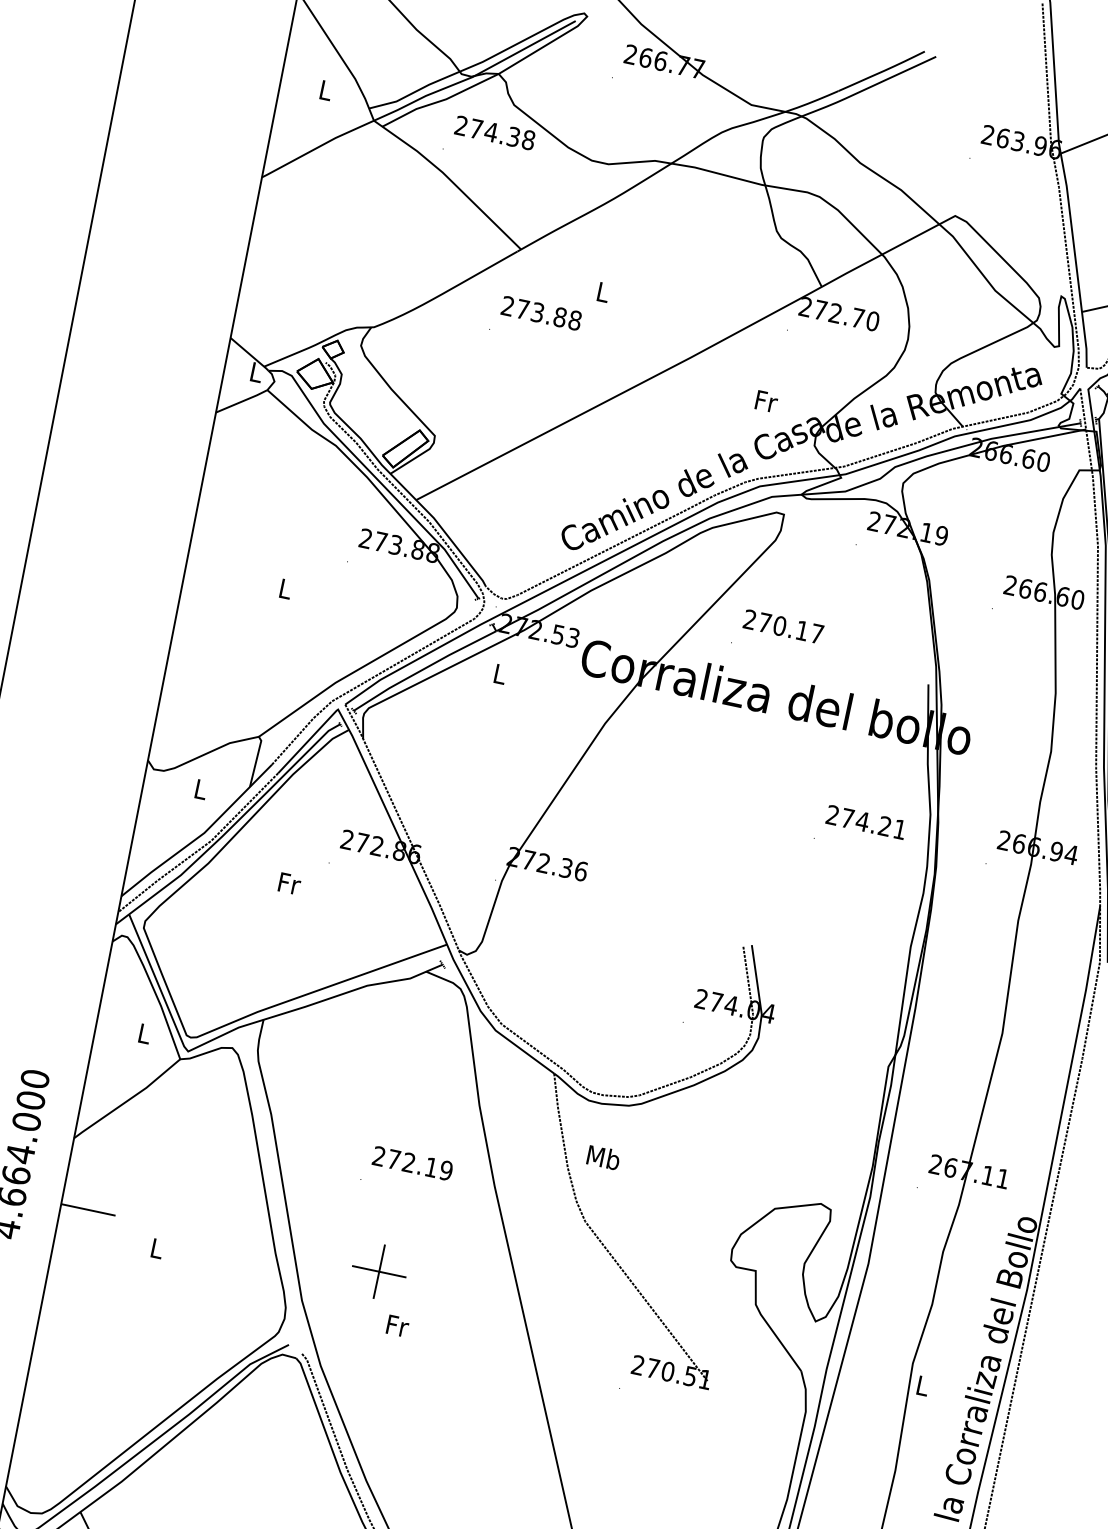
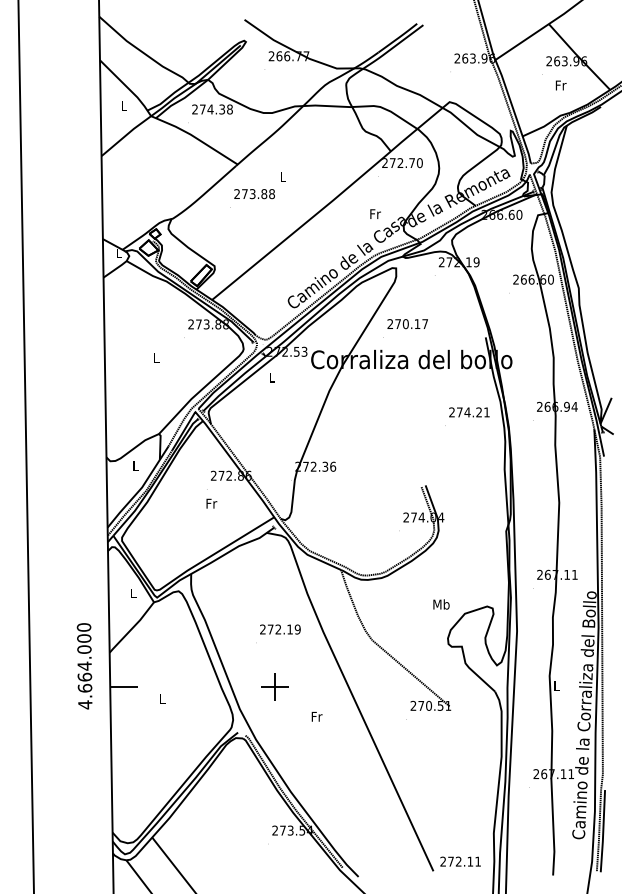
text: (289, 883) -> (211, 503), moved
text: (603, 1157) -> (441, 604), moved
text: (396, 1325) -> (316, 716), moved

